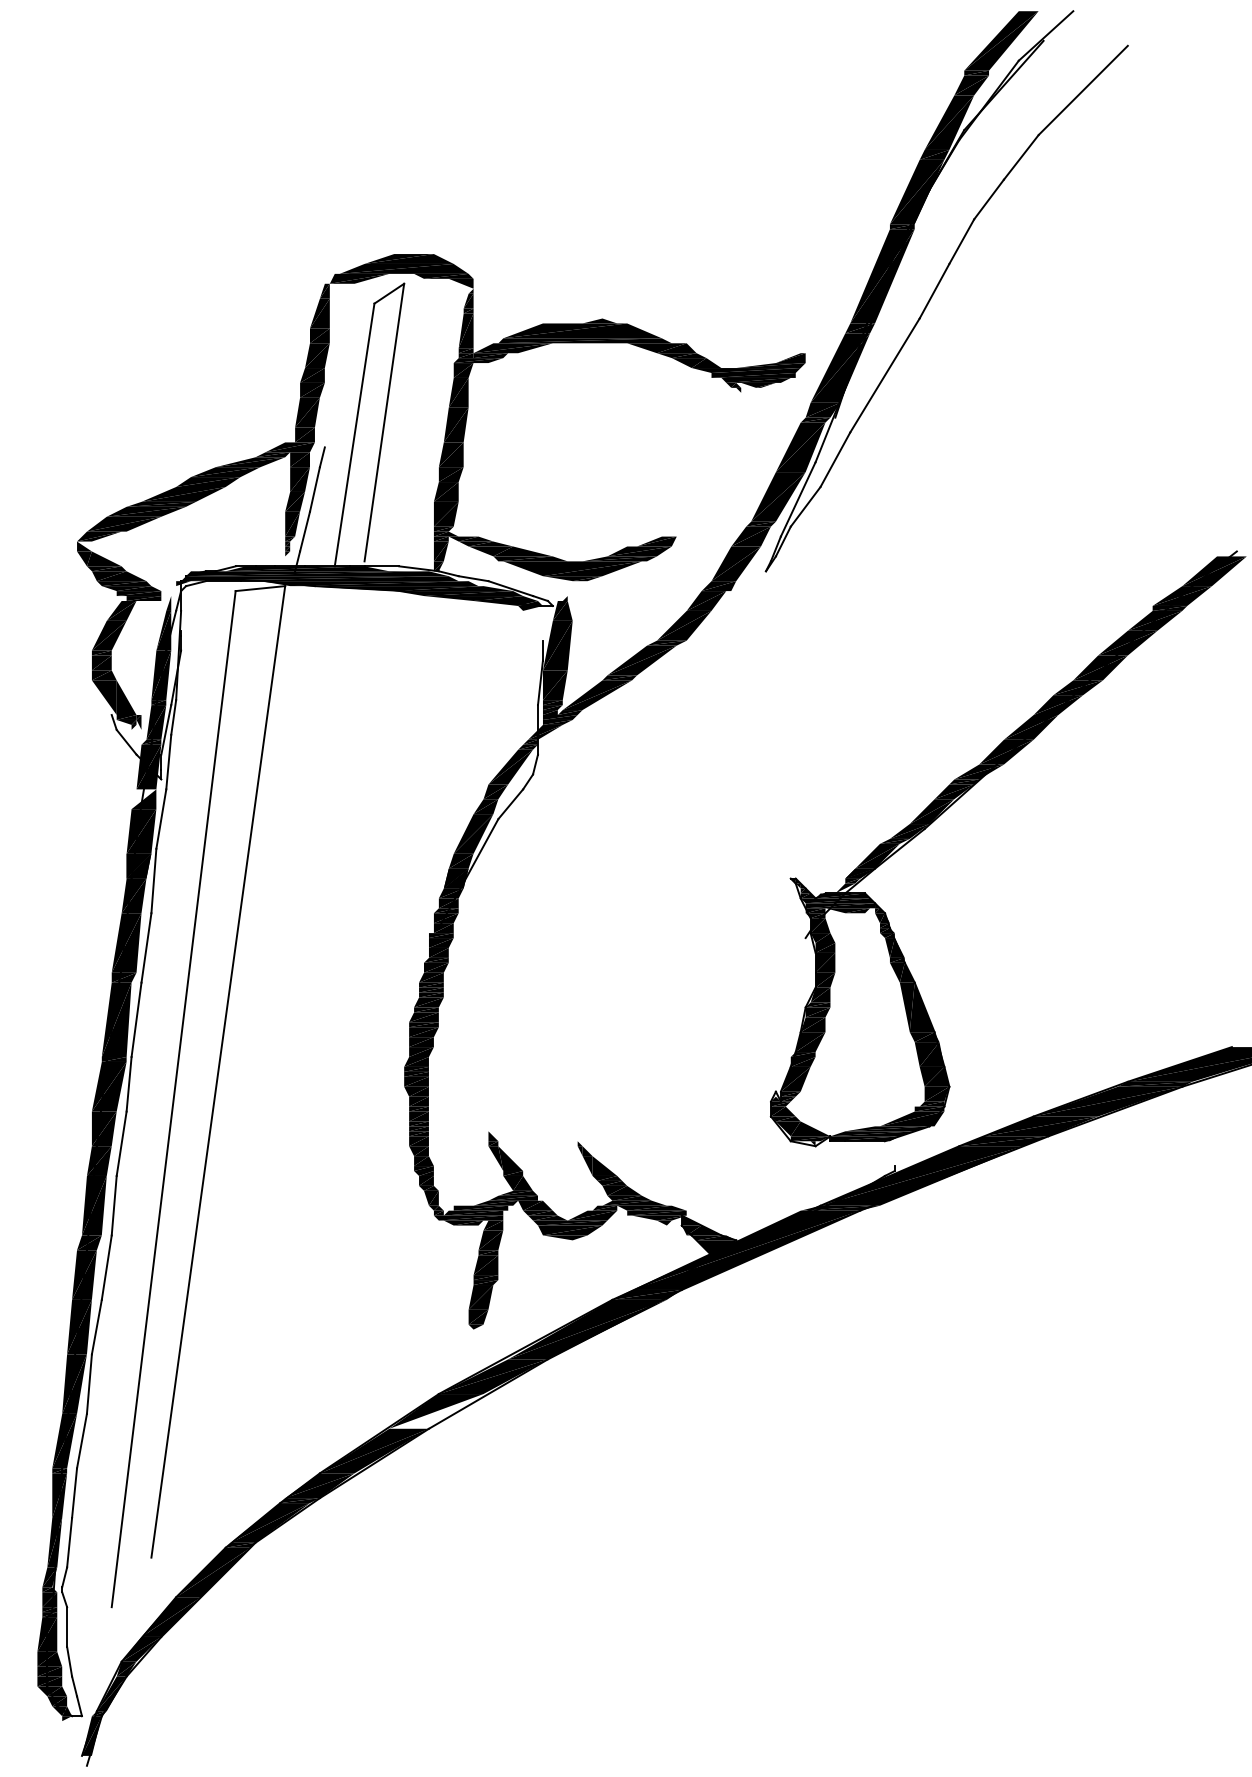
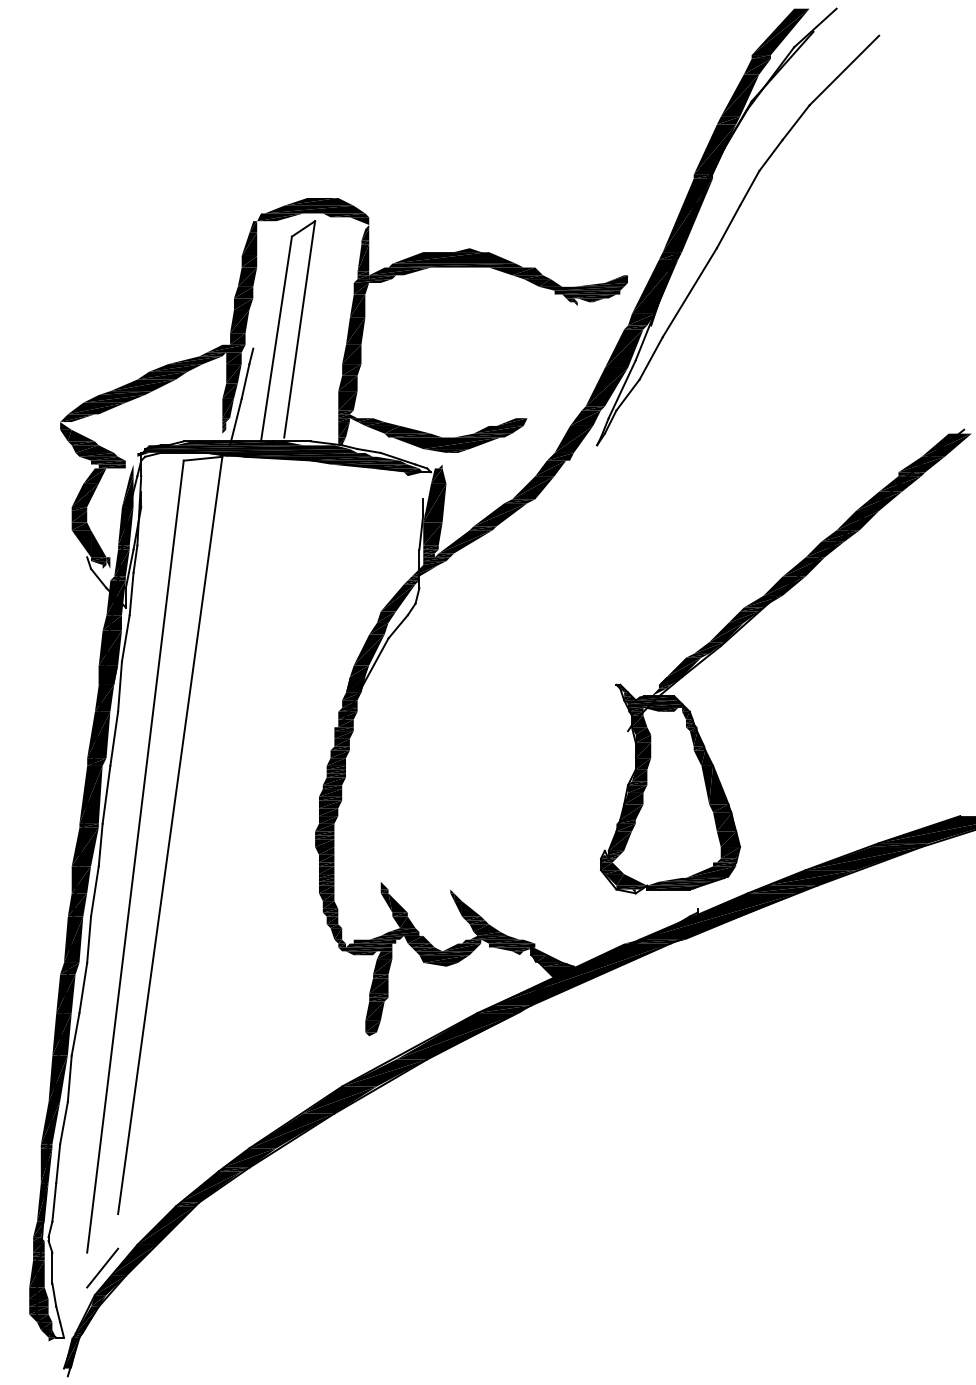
fill: (142, 798) -> (111, 622), added
fill: (435, 1410) -> (339, 1099), added
line: (131, 1626) -> (102, 1267), added

